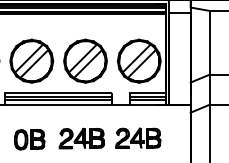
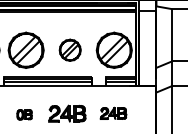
part: (85, 60) -> (70, 49), size x0.6
part: (138, 137) -> (113, 112), size x0.7
part: (29, 139) -> (24, 114), size x0.6

